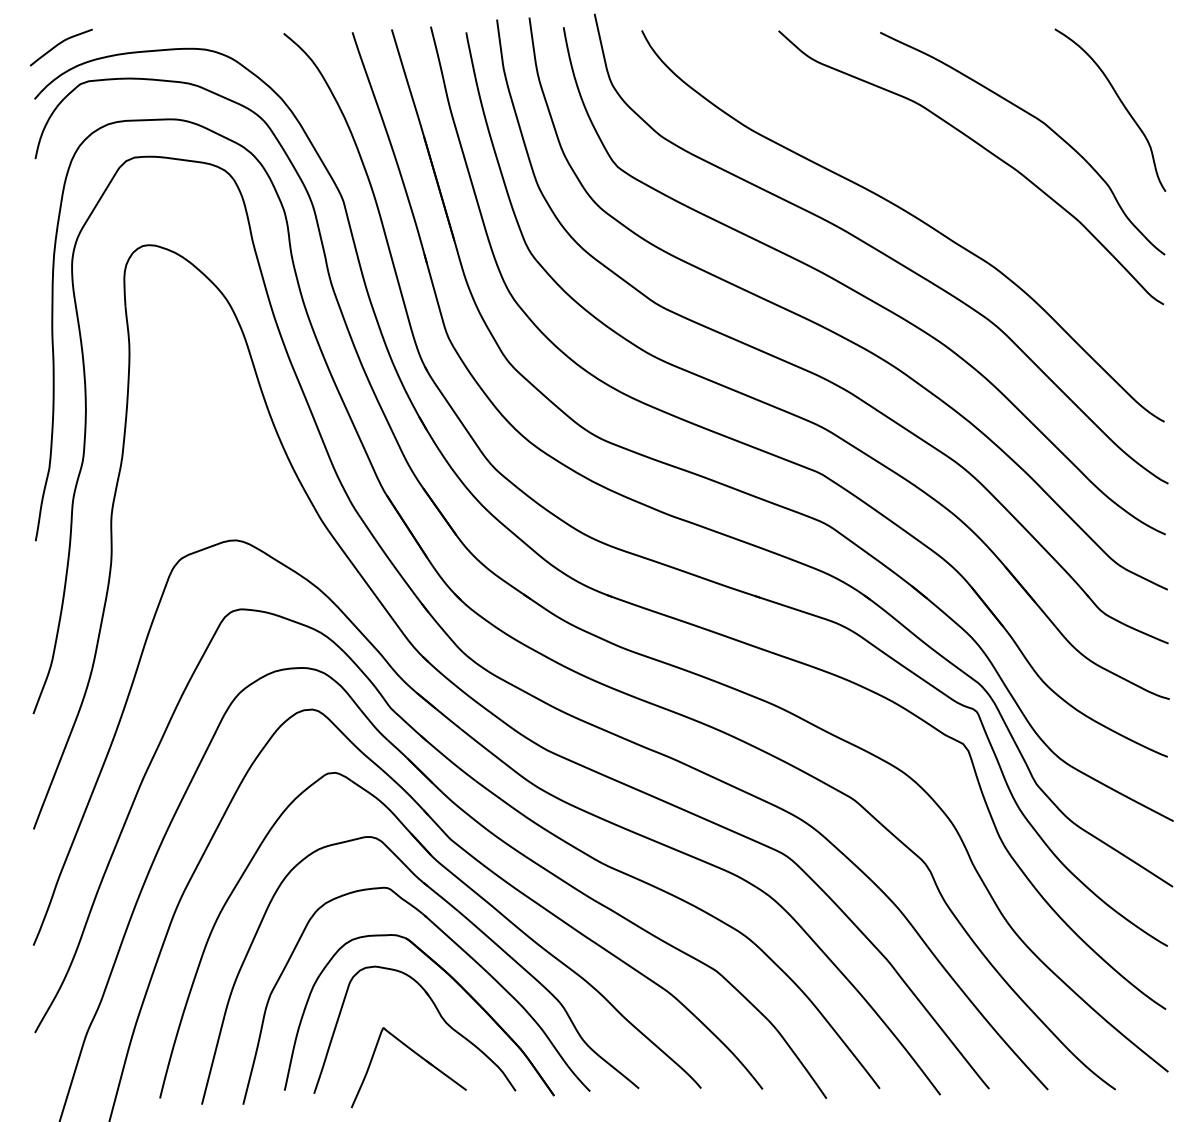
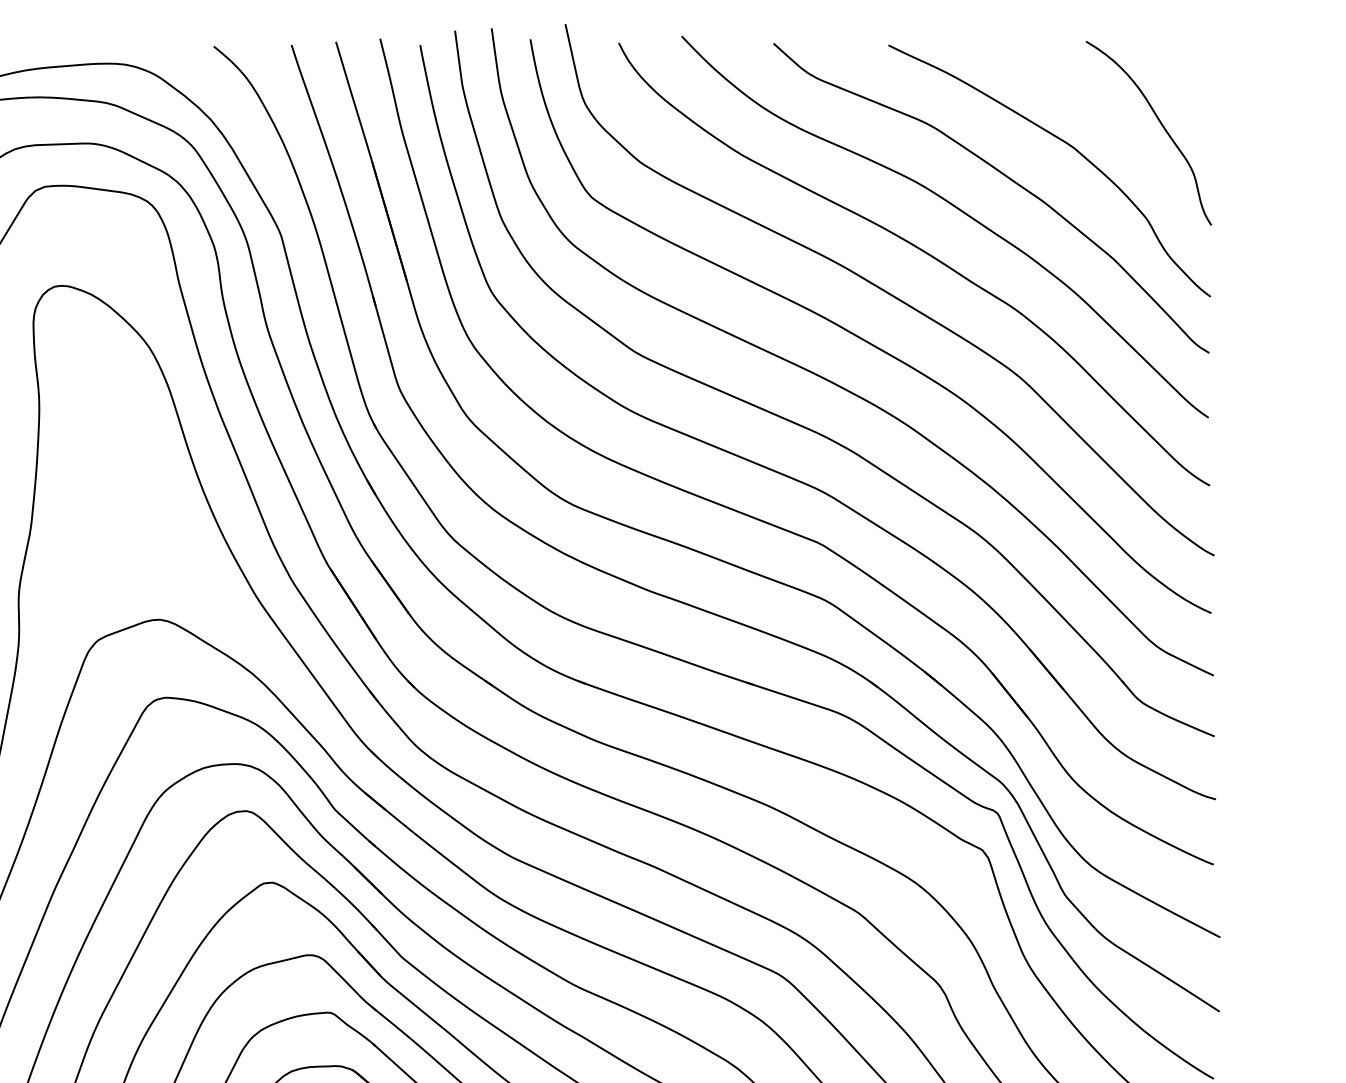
curve: (940, 177) -> (956, 209), added

